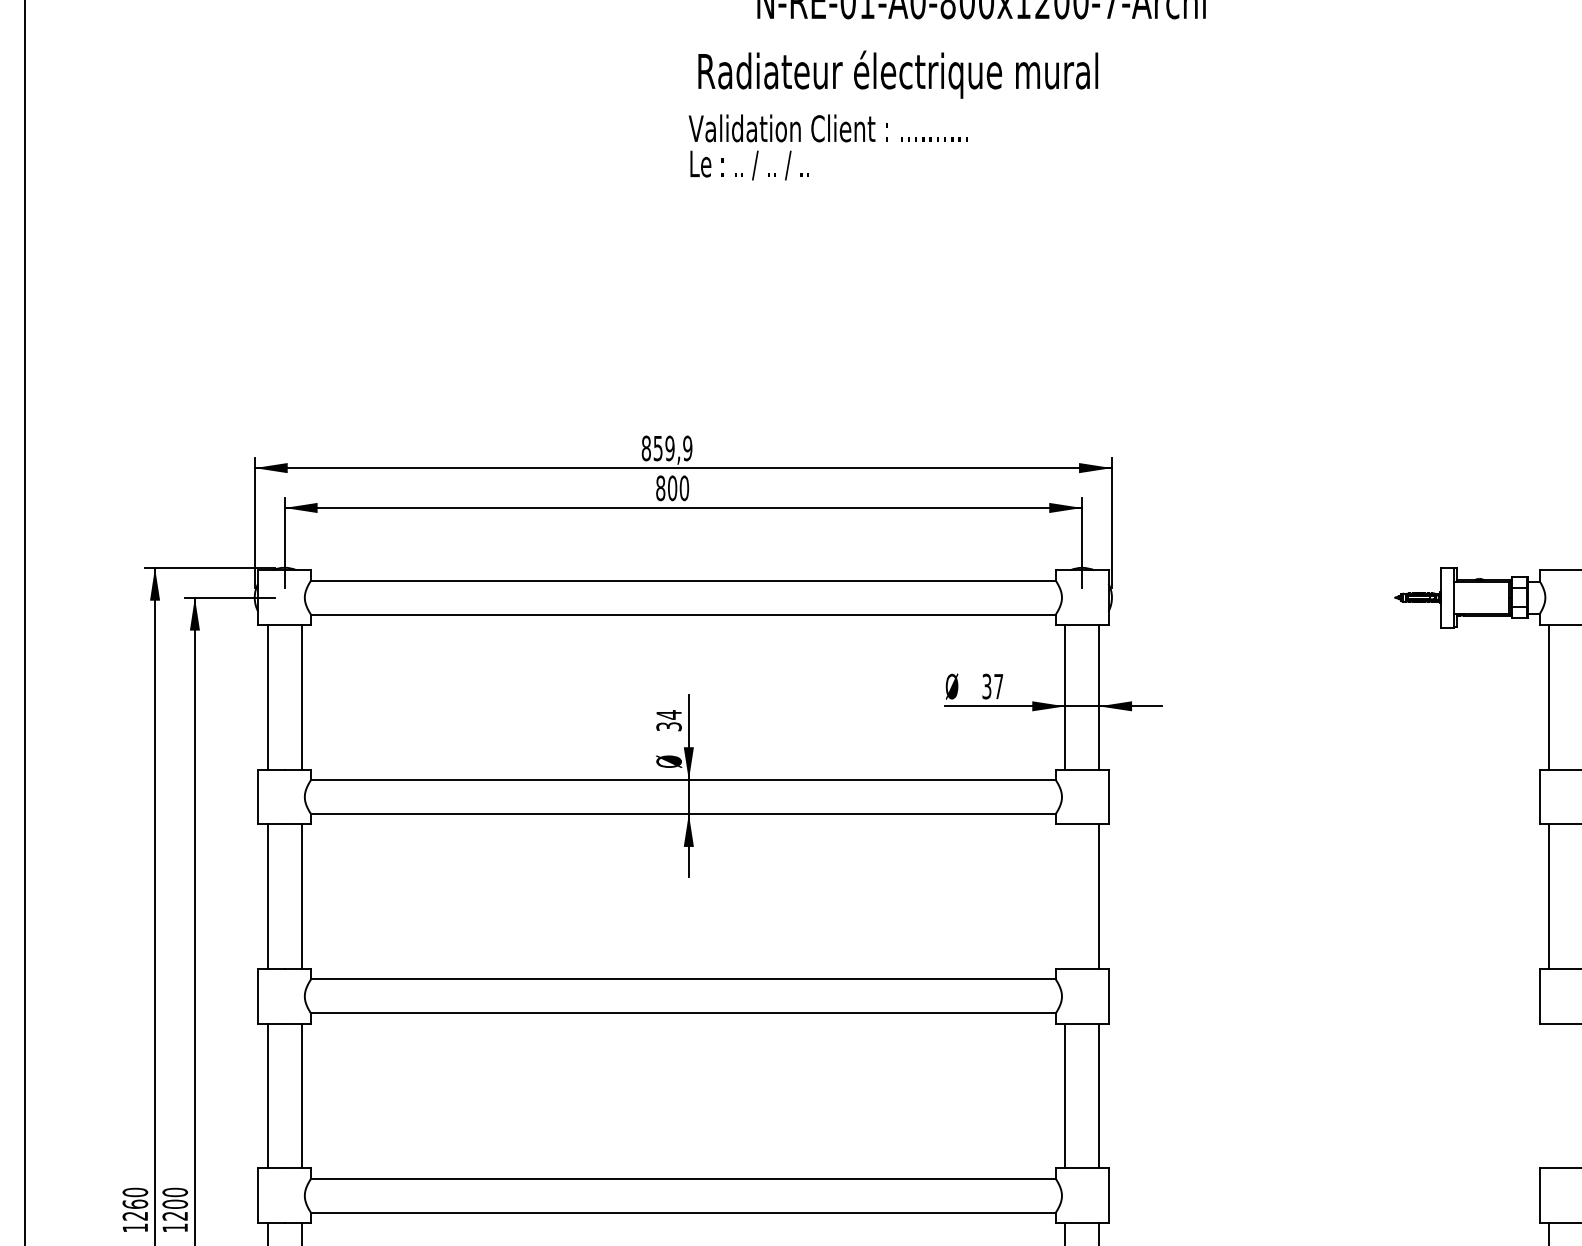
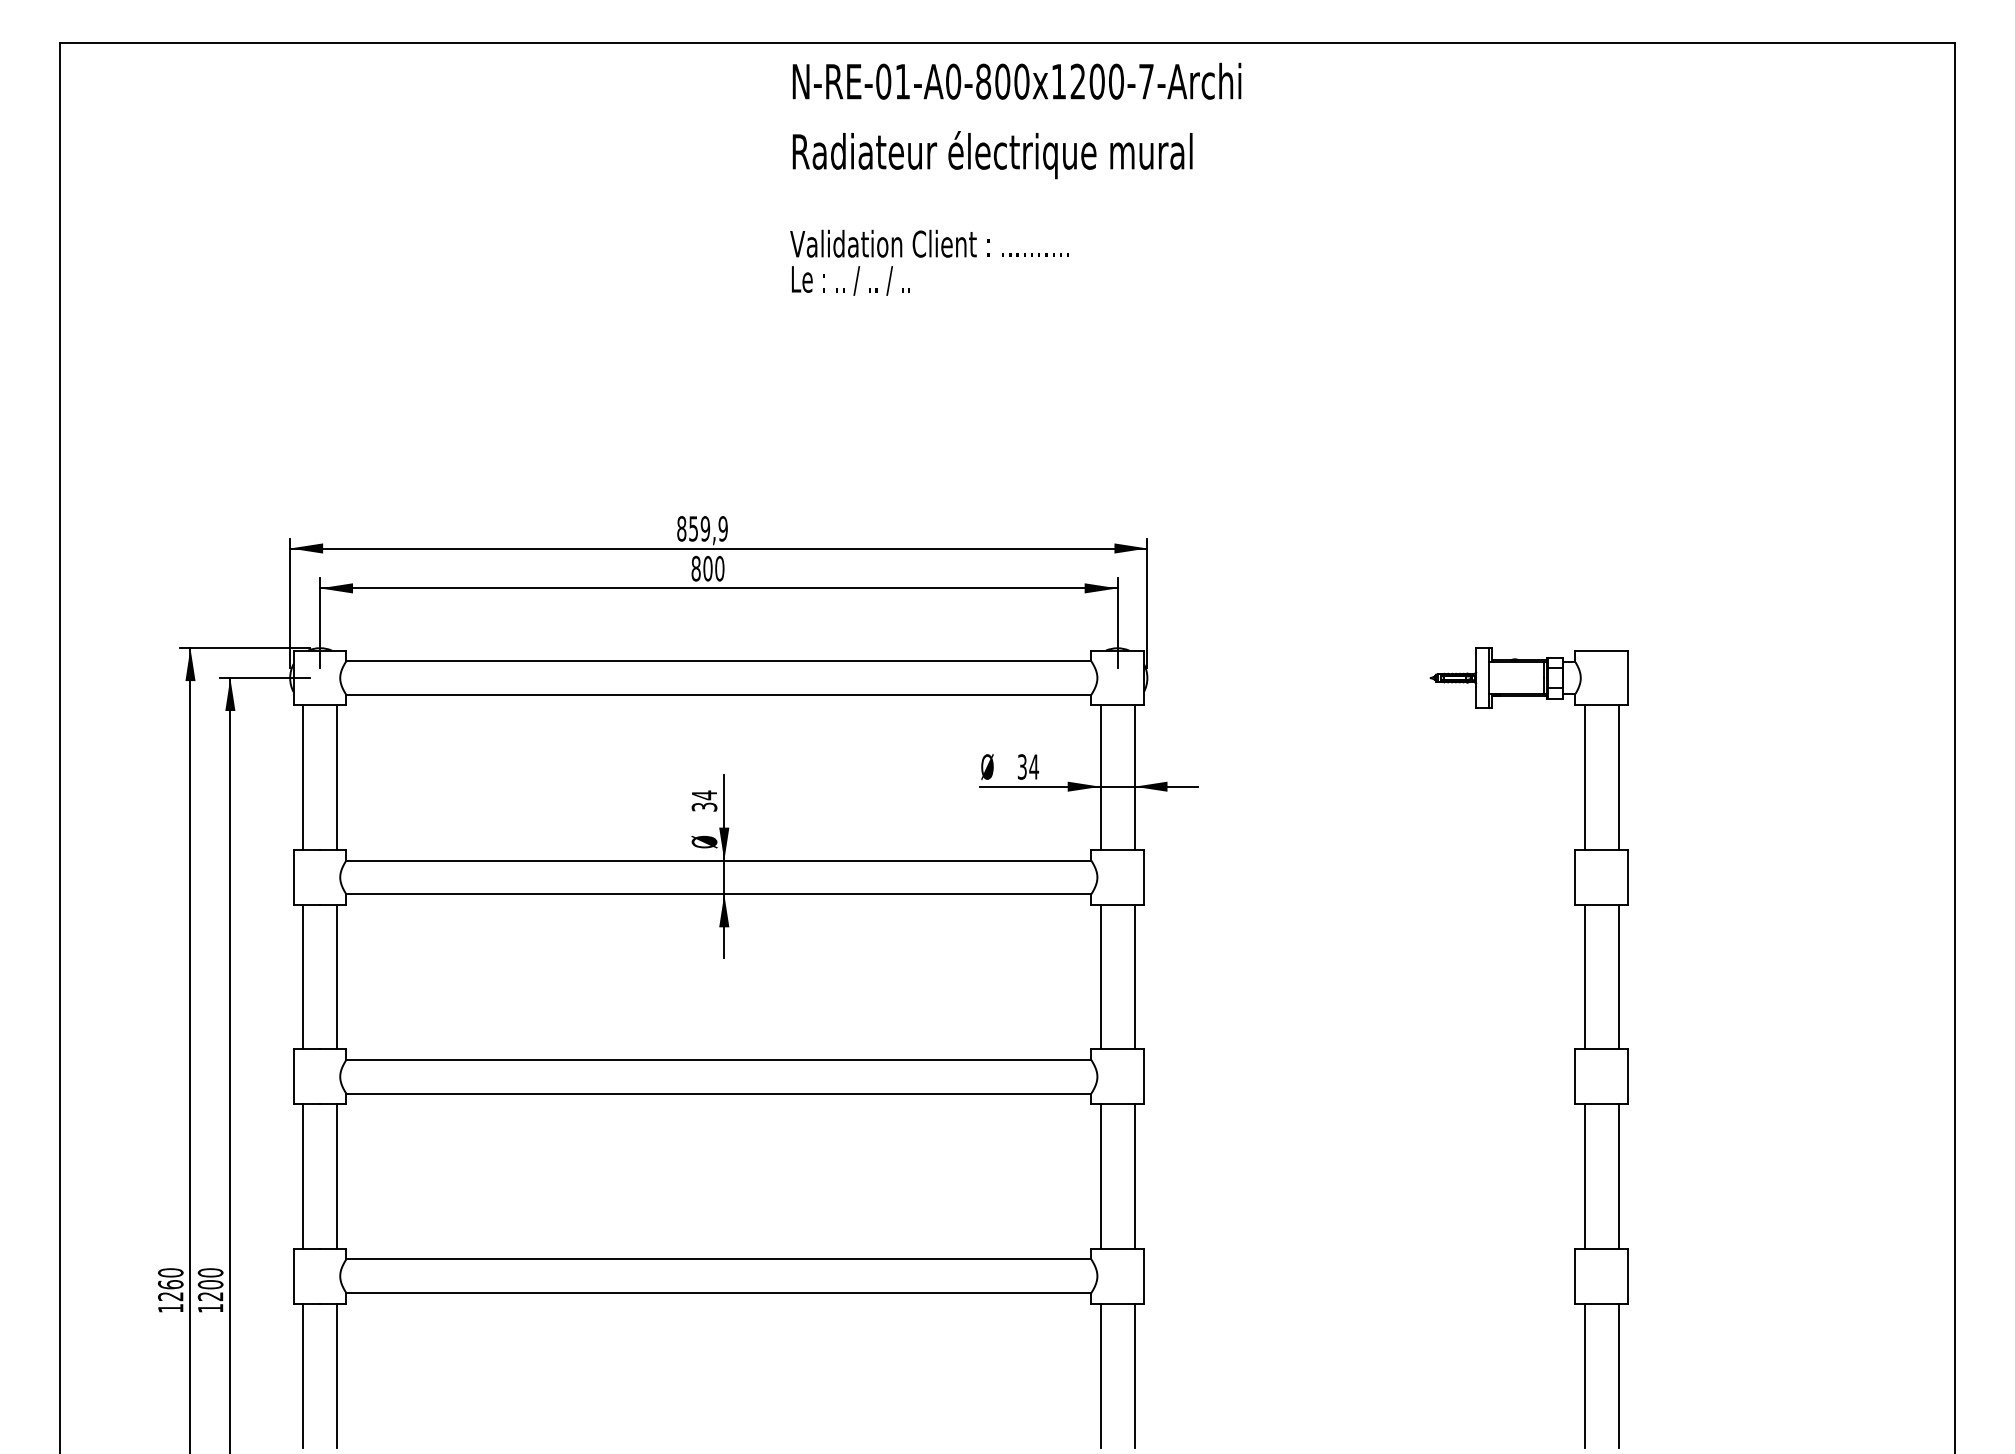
text: (898, 75) -> (992, 155), moved
text: (828, 147) -> (929, 262), moved
text: (999, 686) -> (1034, 766), 37 -> 34
line: (1065, 896) -> (1100, 976), added
line: (1549, 1096) -> (1584, 1176), added

